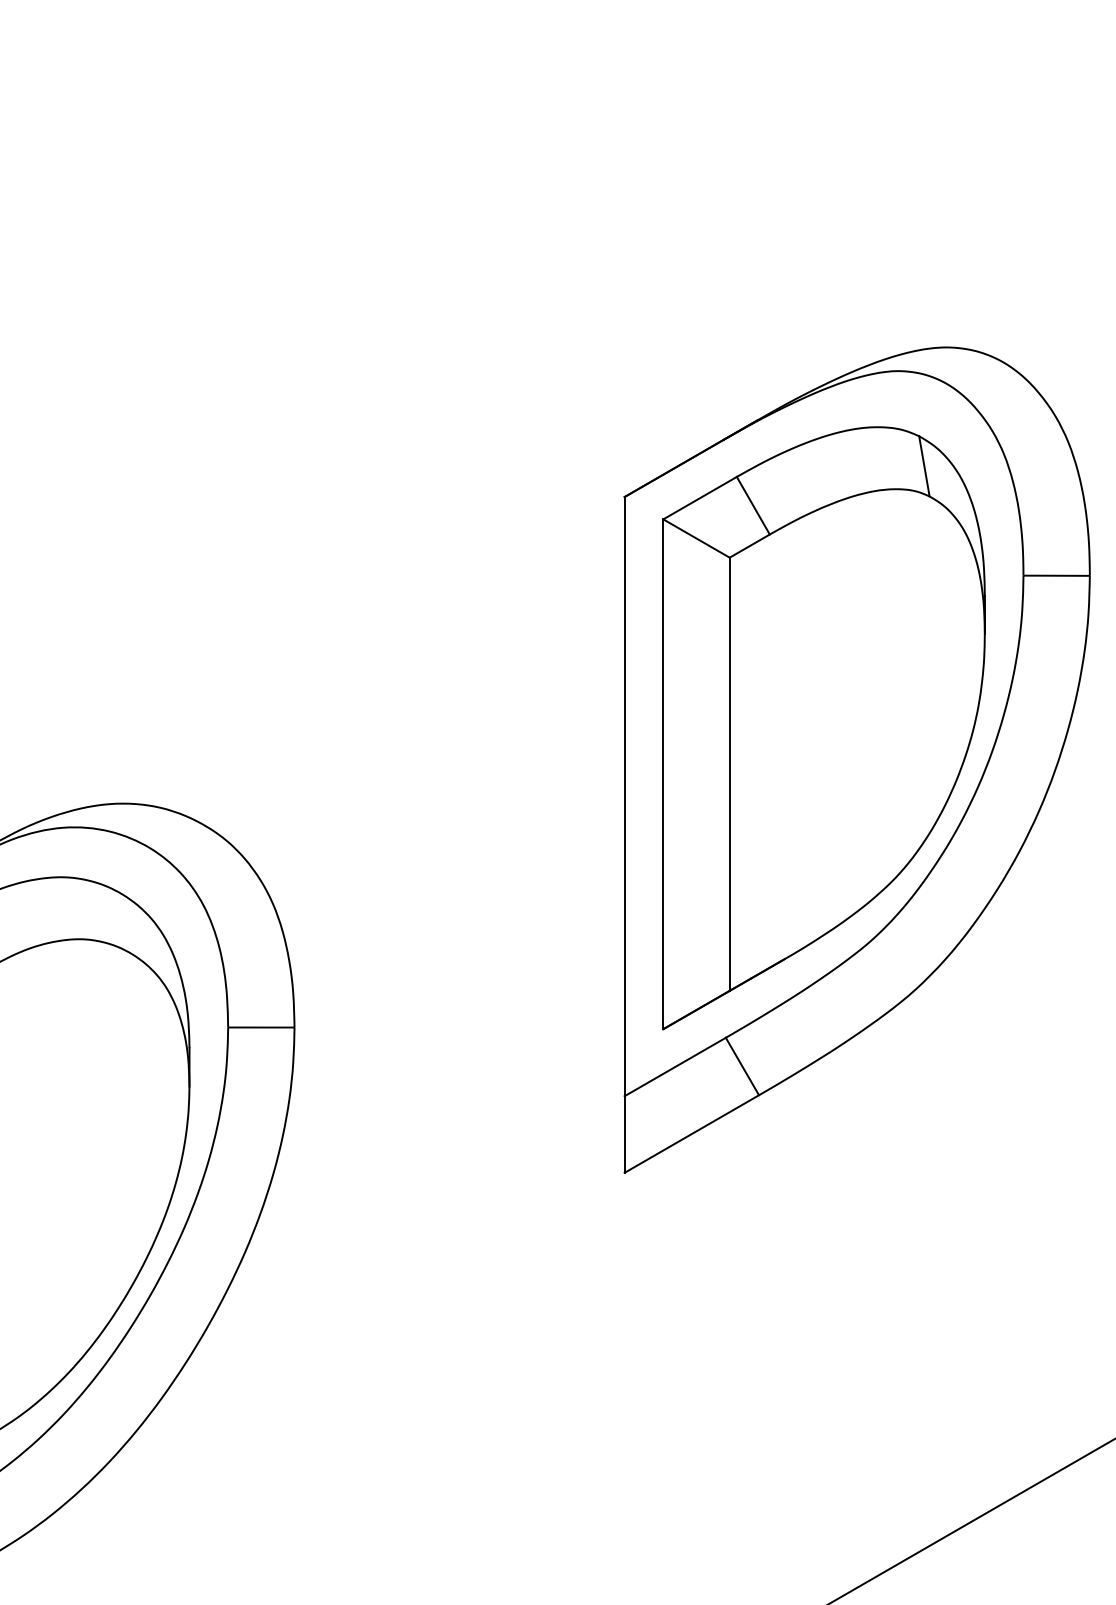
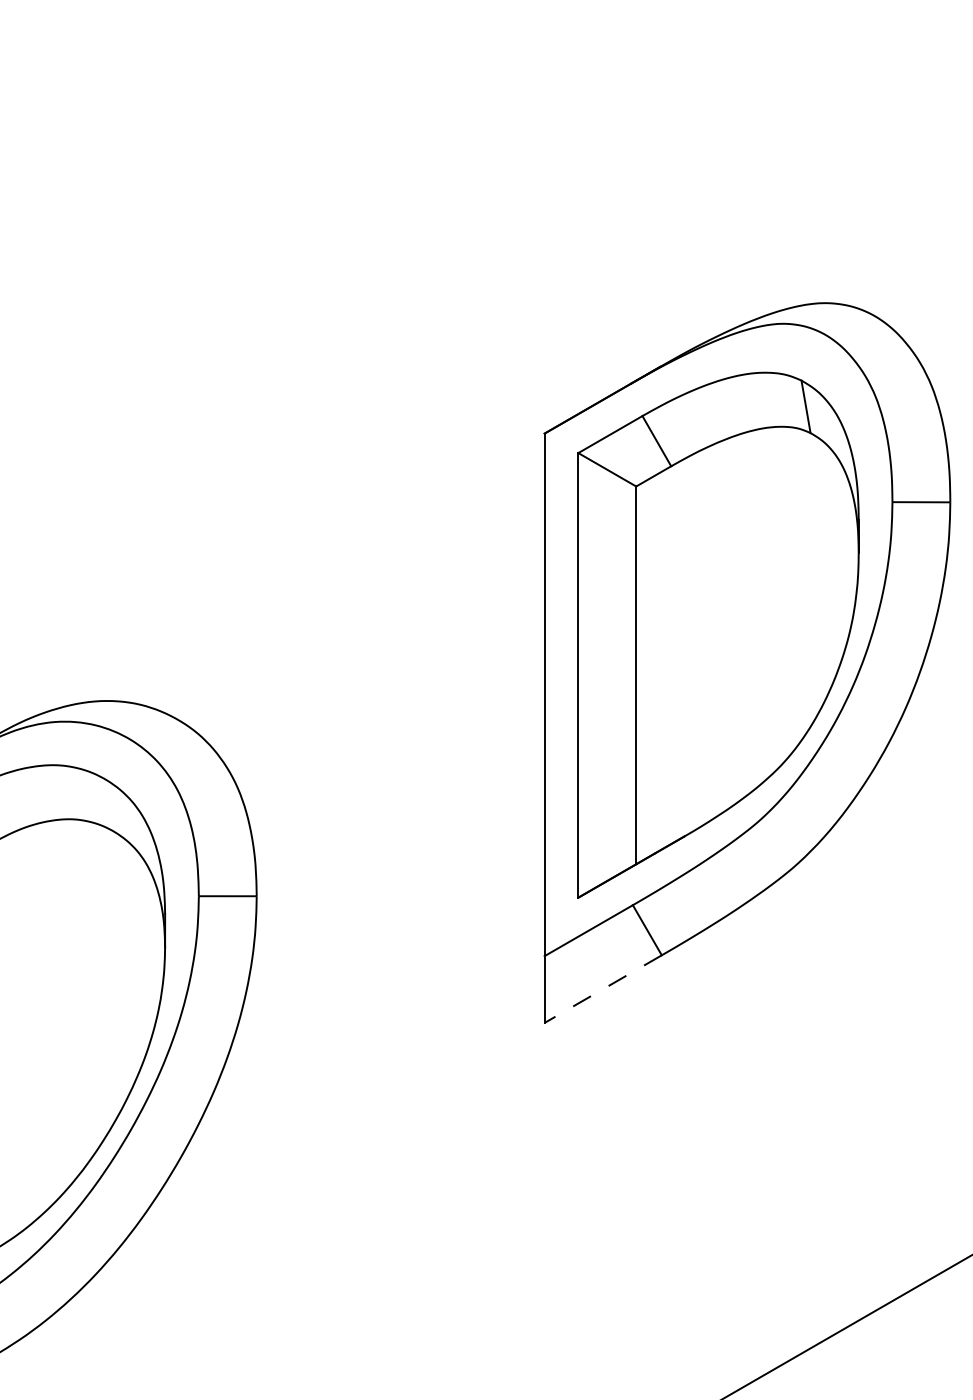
line: (691, 1134) -> (602, 989), solid -> dashed

